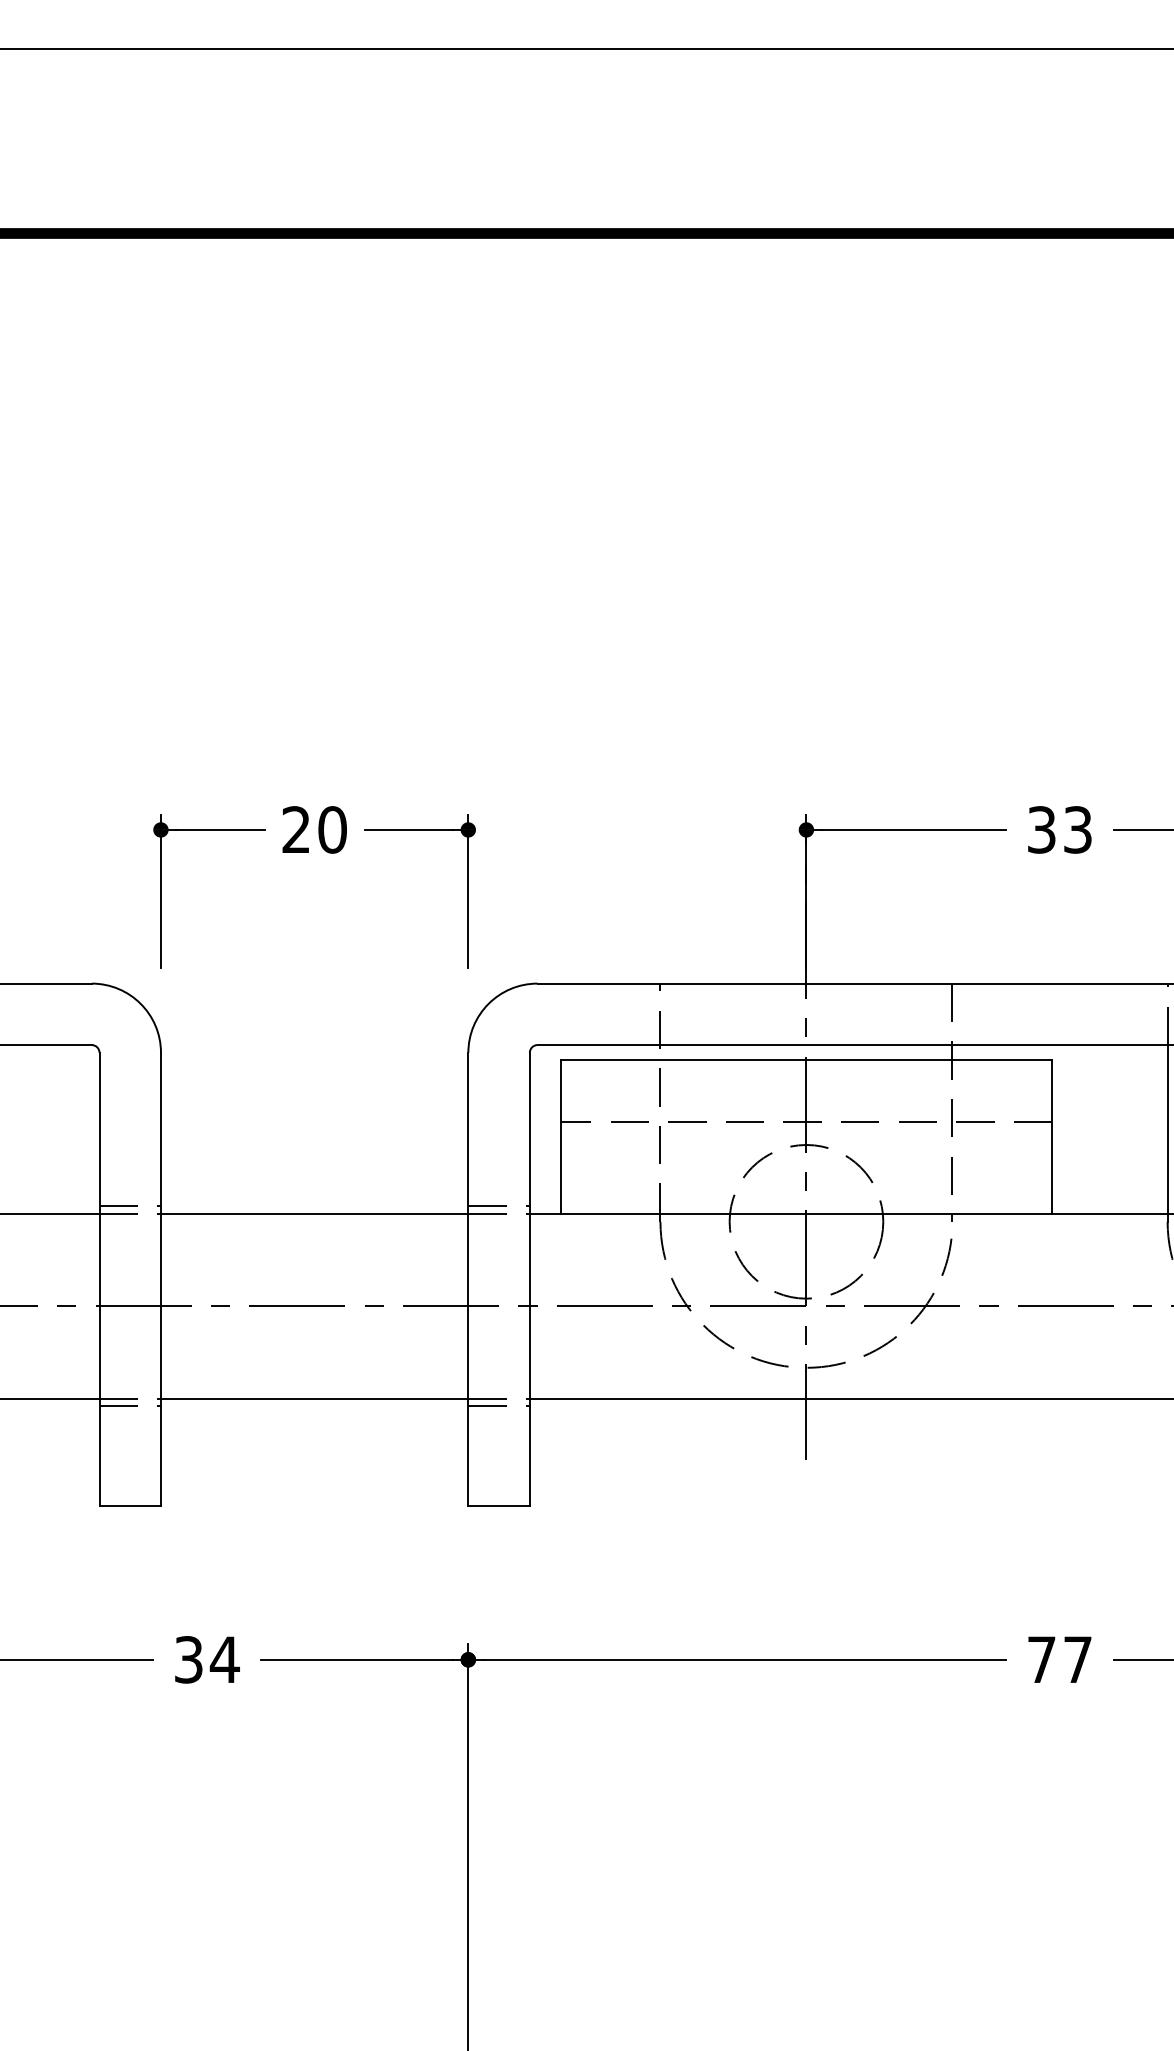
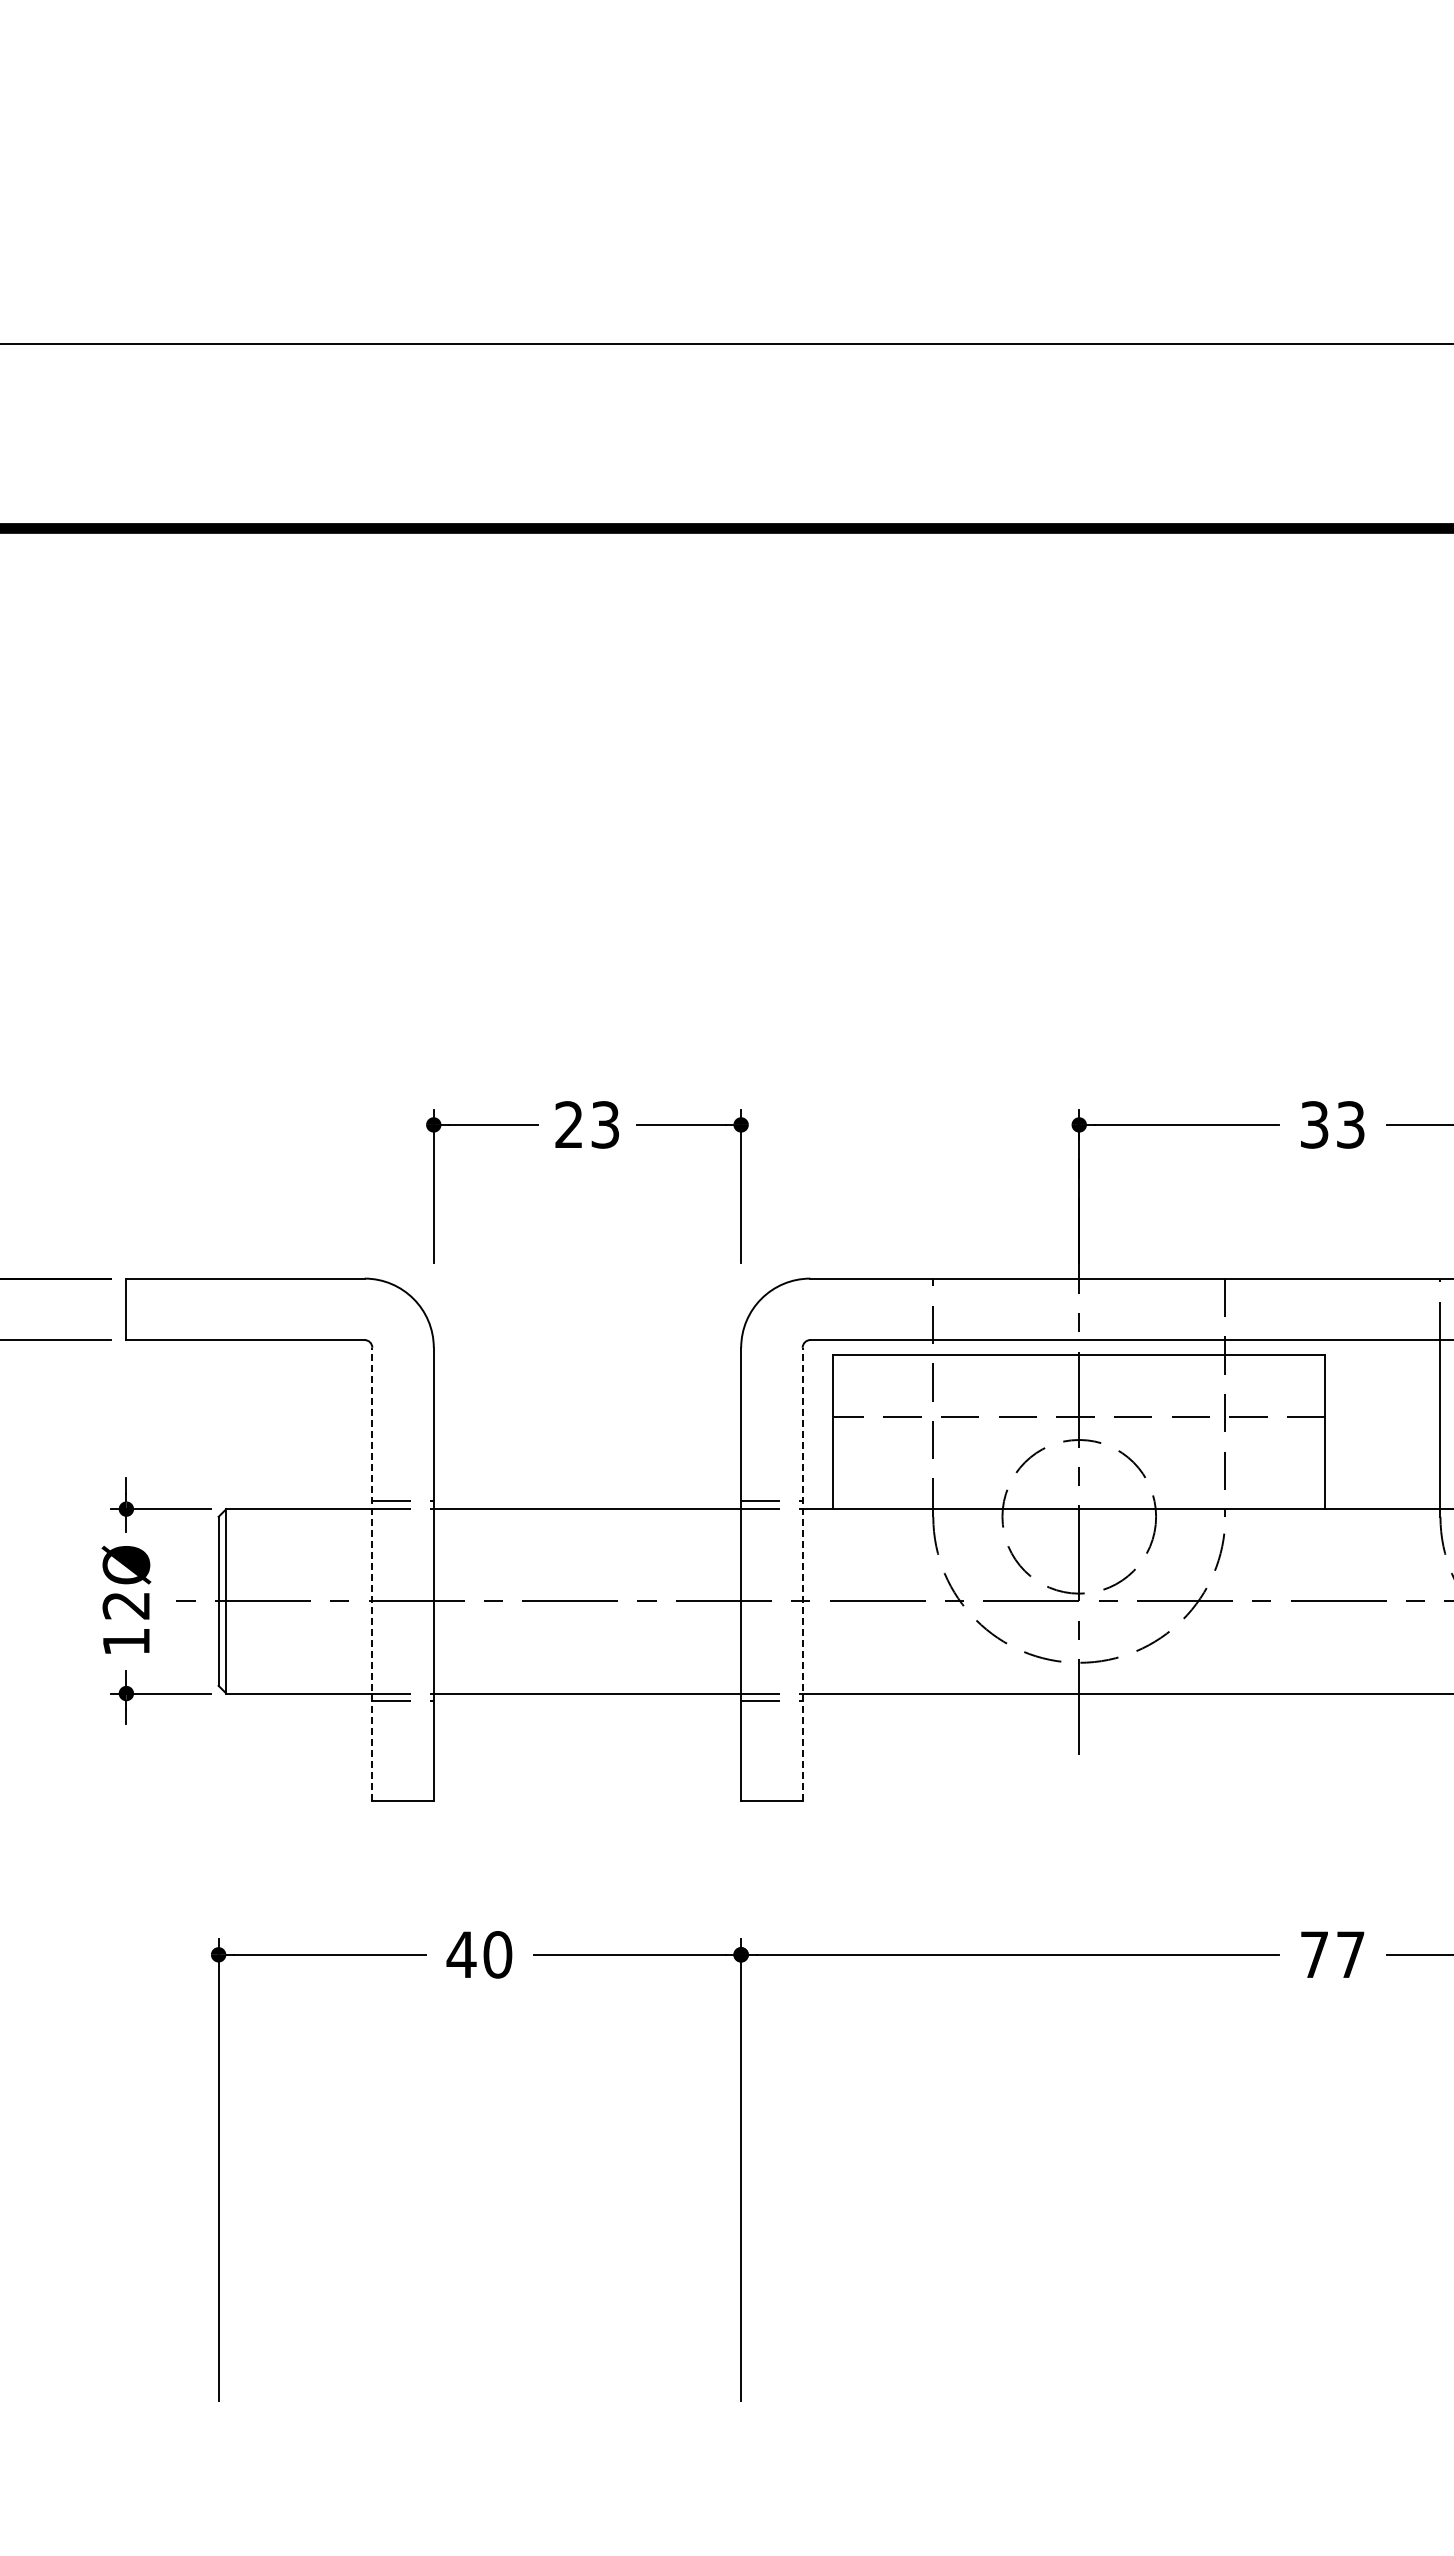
text: (332, 829) -> (605, 1124), 20 -> 23
line: (99, 1279) -> (372, 1574), solid -> dashed
line: (529, 1279) -> (802, 1574), solid -> dashed
text: (206, 1659) -> (479, 1954), 34 -> 40

